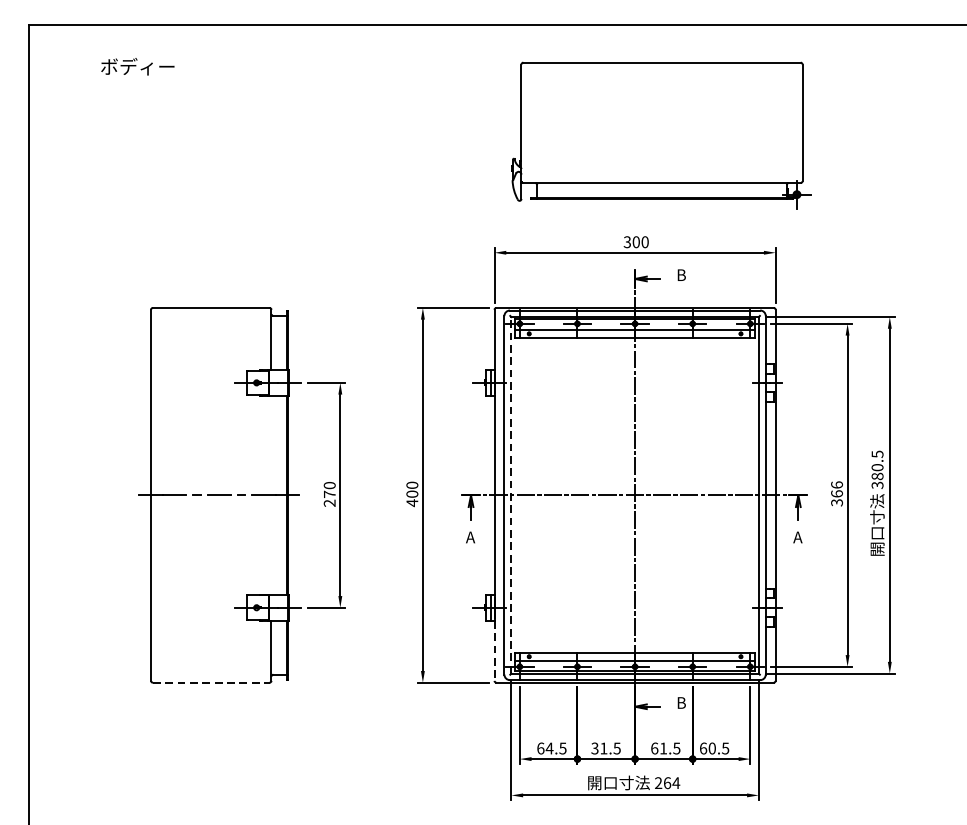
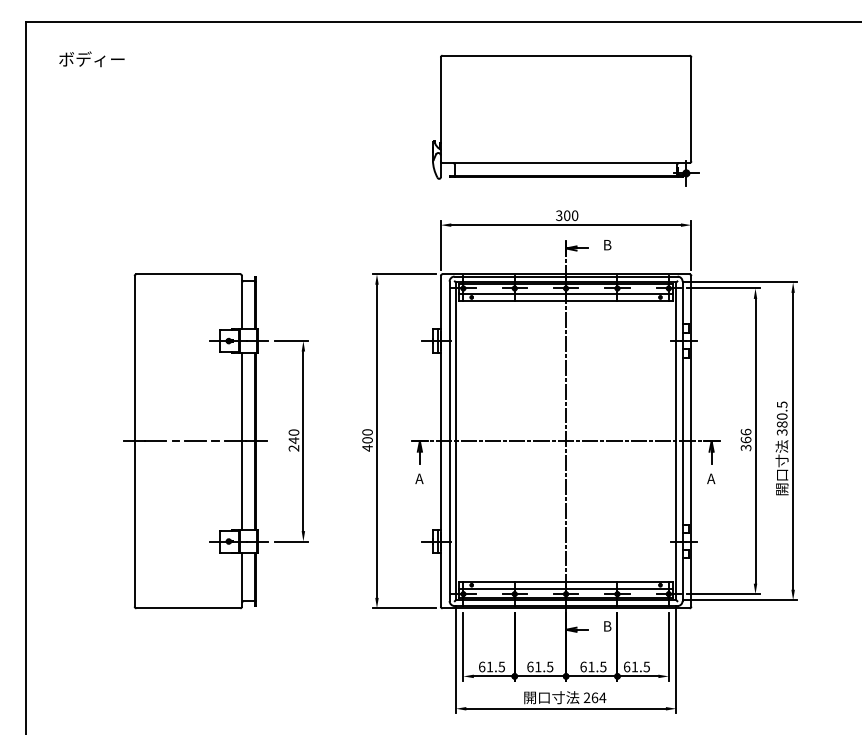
text: (137, 66) -> (91, 59), moved
part: (661, 135) -> (565, 120), moved
line: (272, 494) -> (242, 440), added
text: (329, 494) -> (293, 440), 270 -> 240
line: (510, 495) -> (455, 441), dashed -> solid
line: (494, 650) -> (440, 579), dashed -> solid
line: (211, 682) -> (188, 608), dashed -> solid
text: (549, 747) -> (489, 666), 64.5 -> 61.5
text: (595, 747) -> (530, 666), 31.5 -> 61.5
text: (711, 747) -> (634, 666), 60.5 -> 61.5

